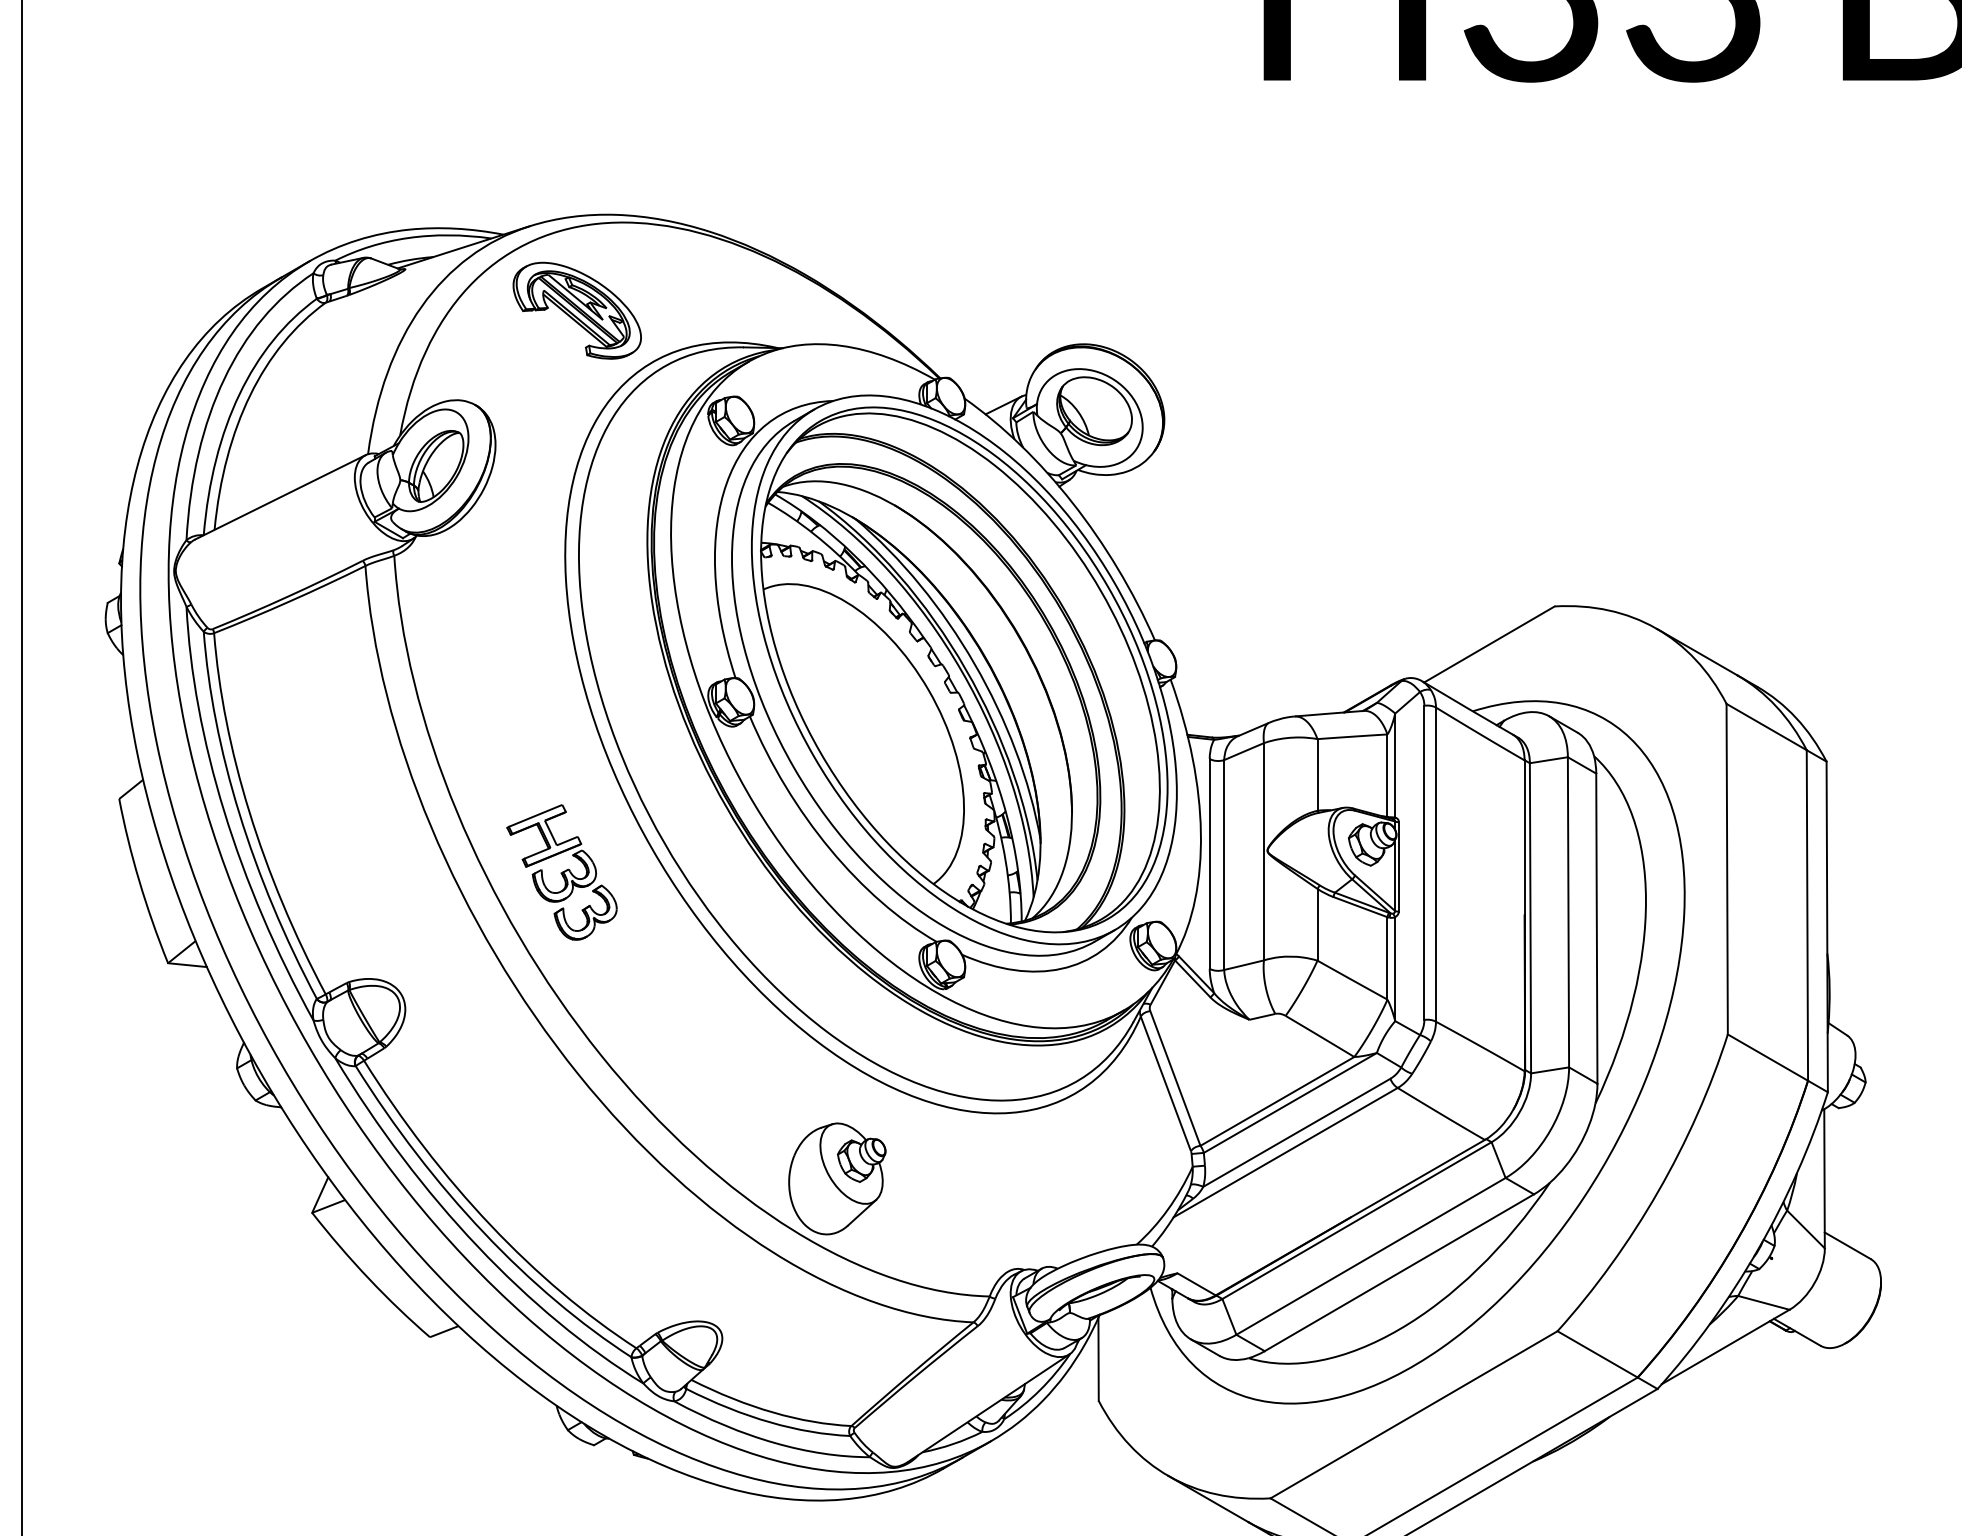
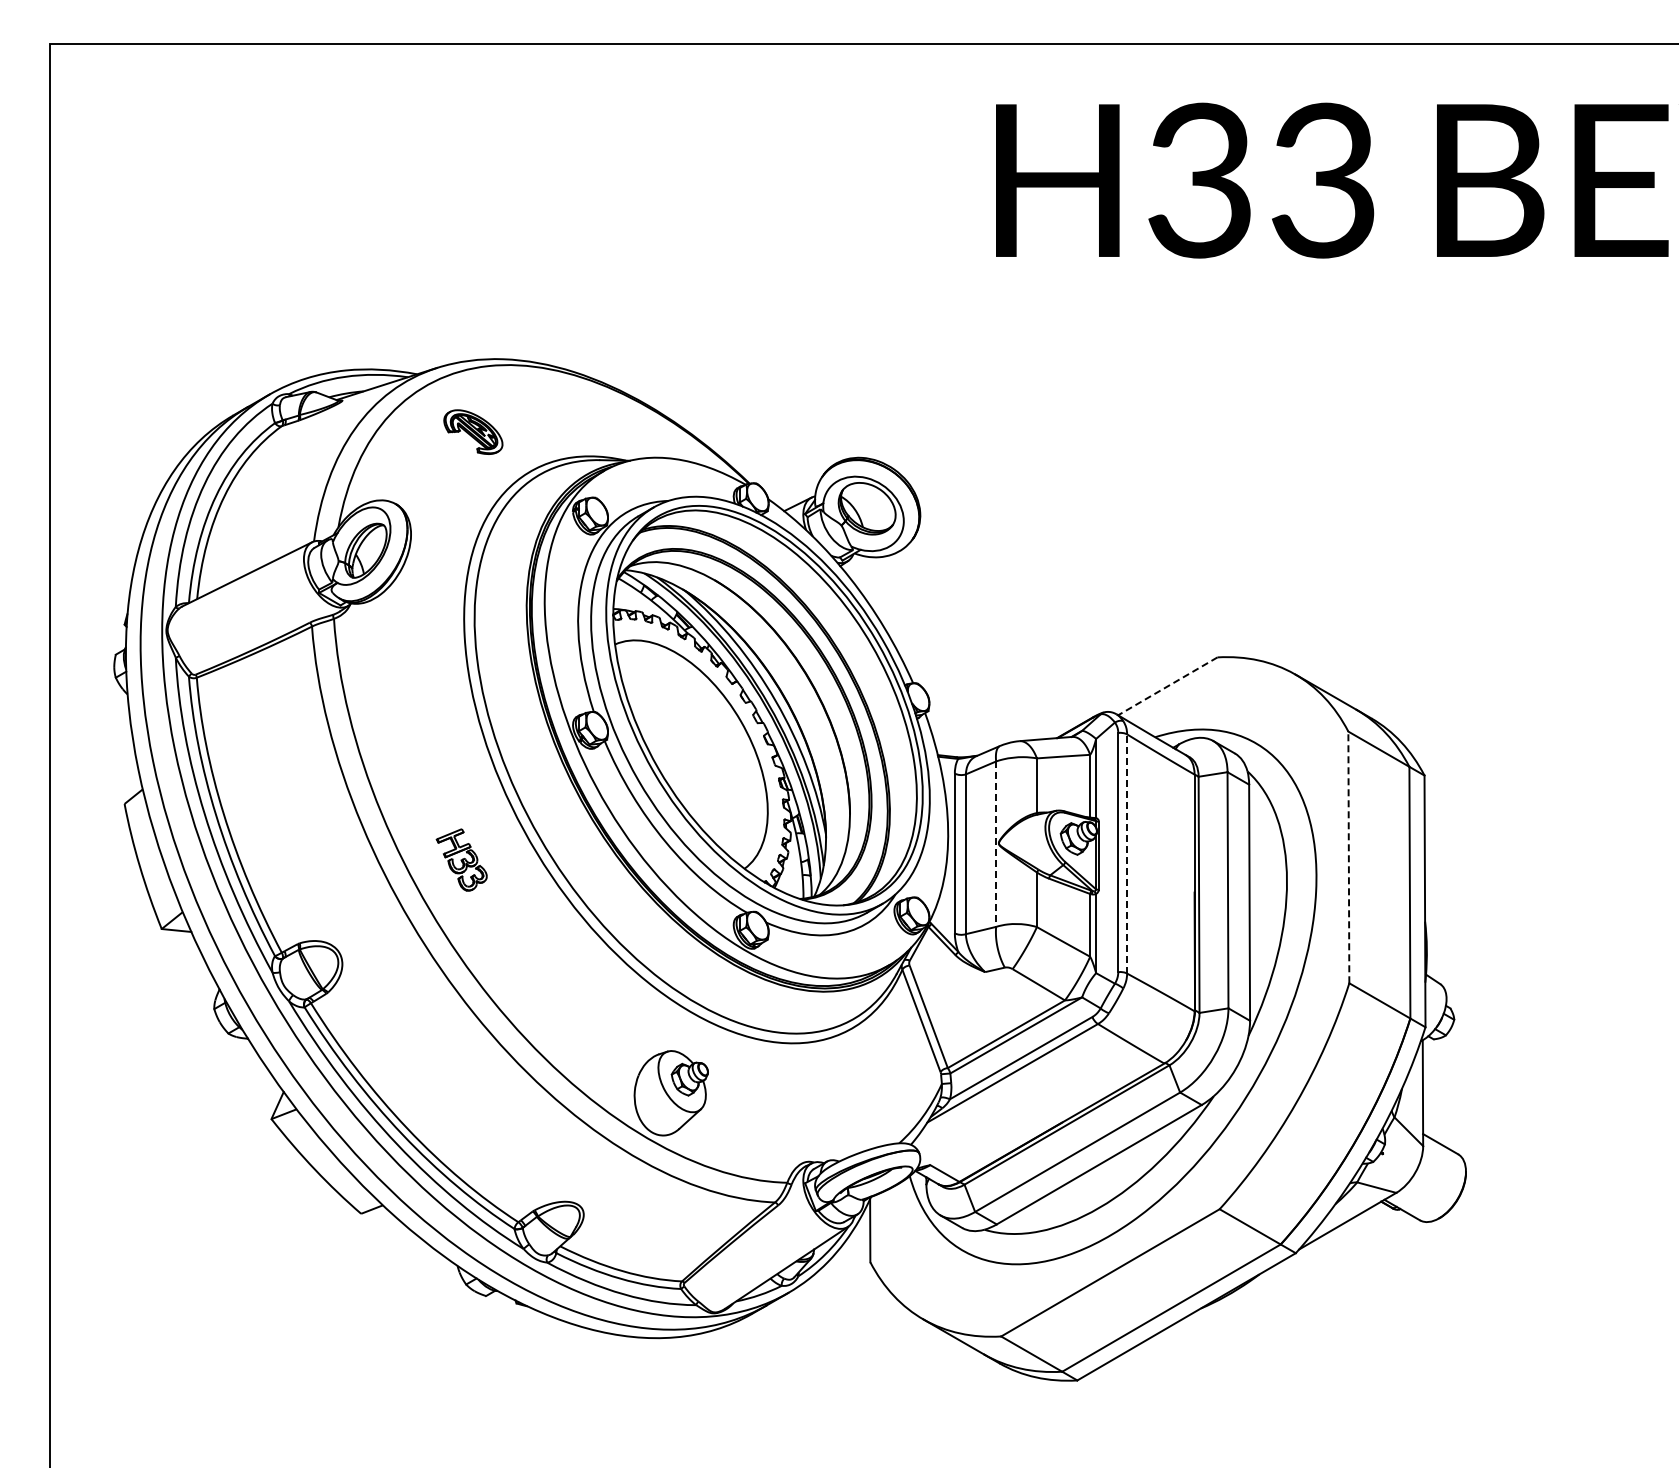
part: (577, 309) -> (473, 431), size x0.6
line: (1489, 644) -> (1167, 686), solid -> dashed
line: (1264, 852) -> (996, 844), solid -> dashed
line: (1436, 864) -> (1127, 853), solid -> dashed
line: (1726, 869) -> (1348, 857), solid -> dashed
part: (561, 871) -> (461, 859), size x0.6

